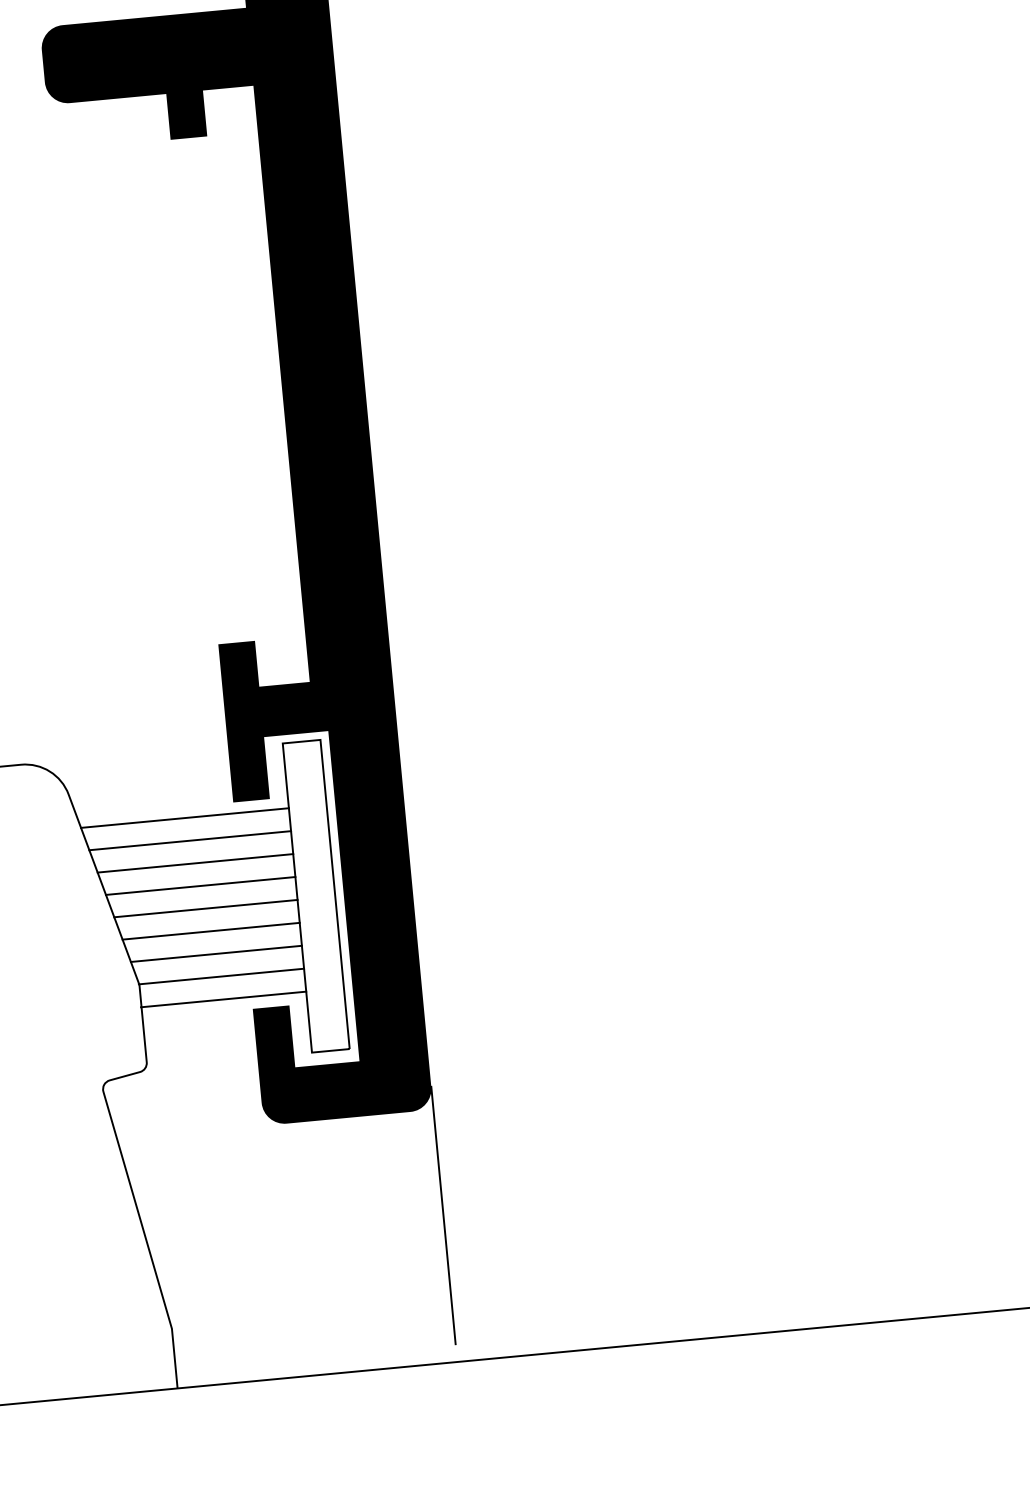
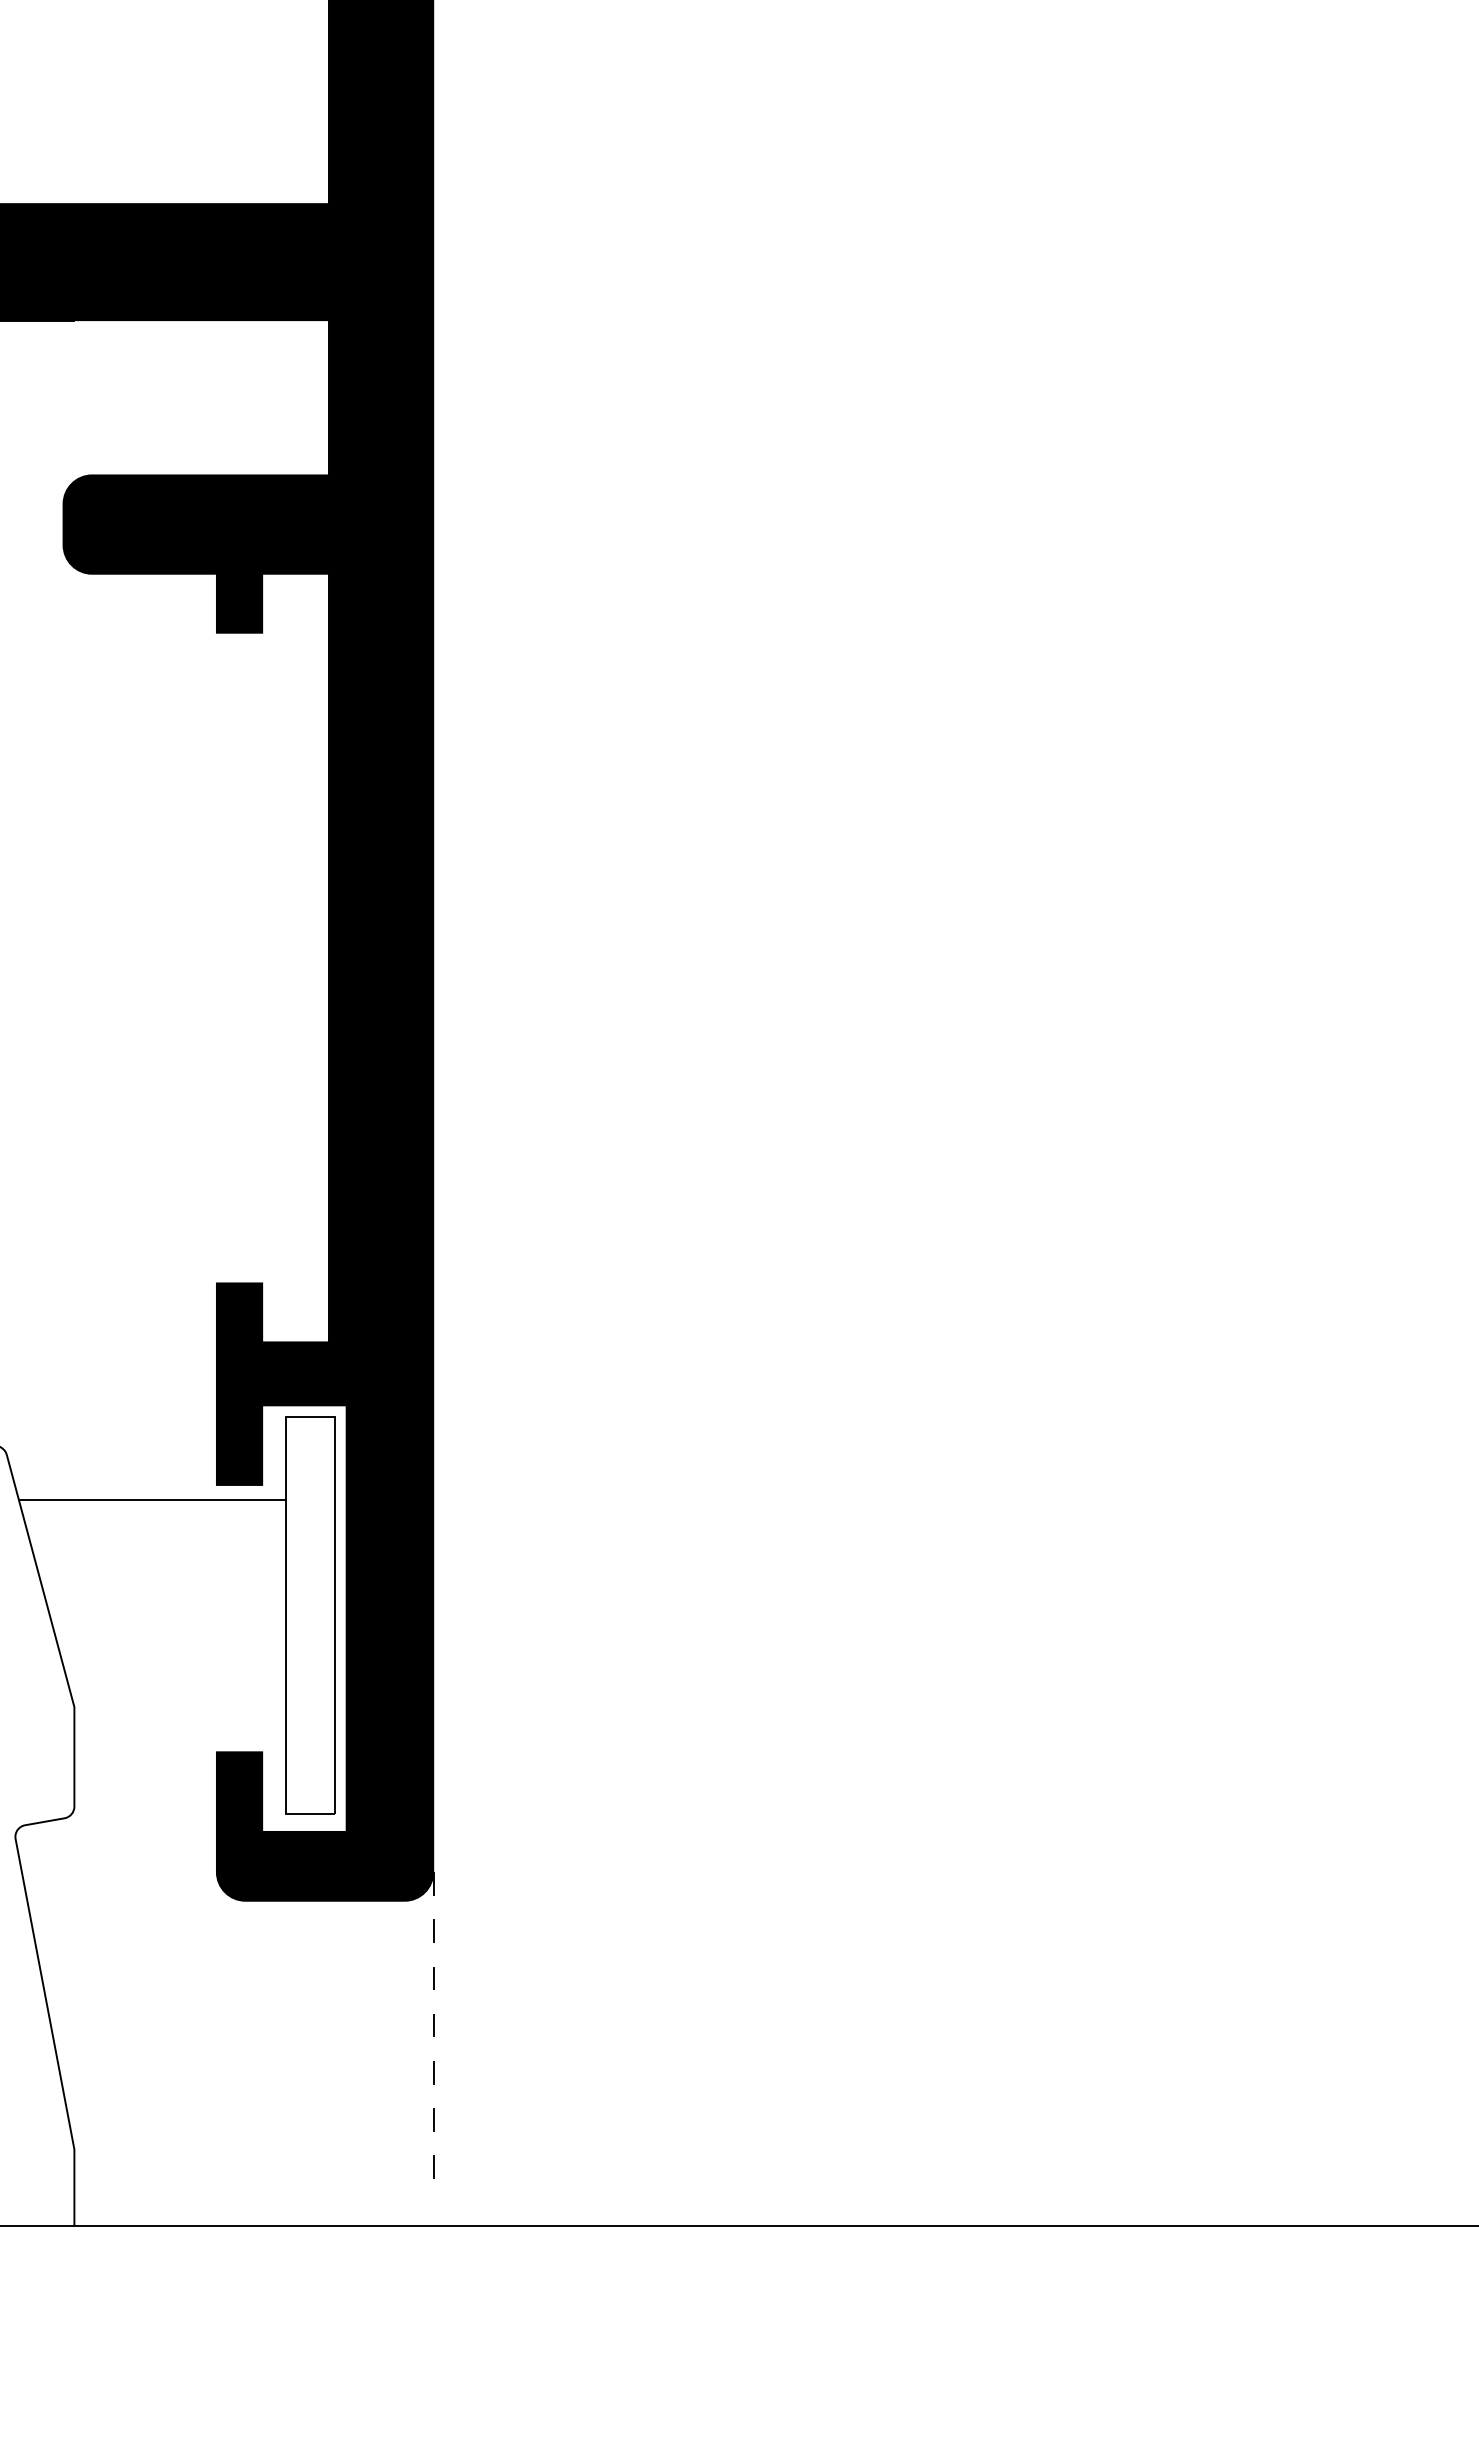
line: (190, 840) -> (156, 1529), removed
line: (195, 863) -> (160, 1558), removed
line: (200, 886) -> (164, 1588), removed
line: (206, 908) -> (168, 1617), removed
line: (211, 931) -> (172, 1647), removed
line: (216, 953) -> (176, 1676), removed
line: (221, 976) -> (179, 1706), removed
line: (223, 999) -> (179, 1735), removed
line: (443, 1216) -> (434, 2038), solid -> dashed

